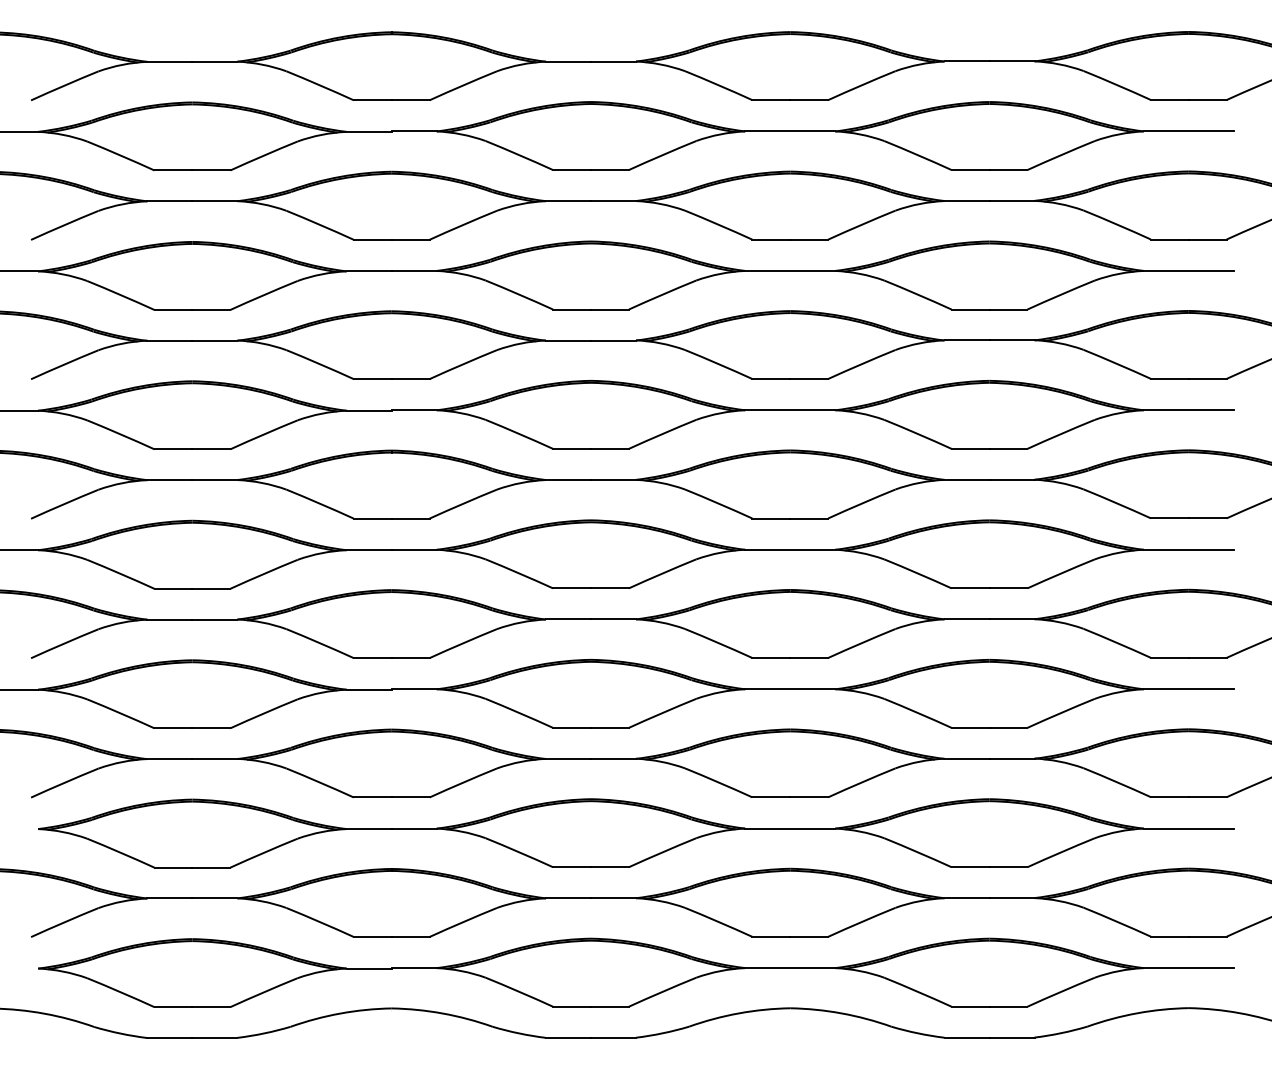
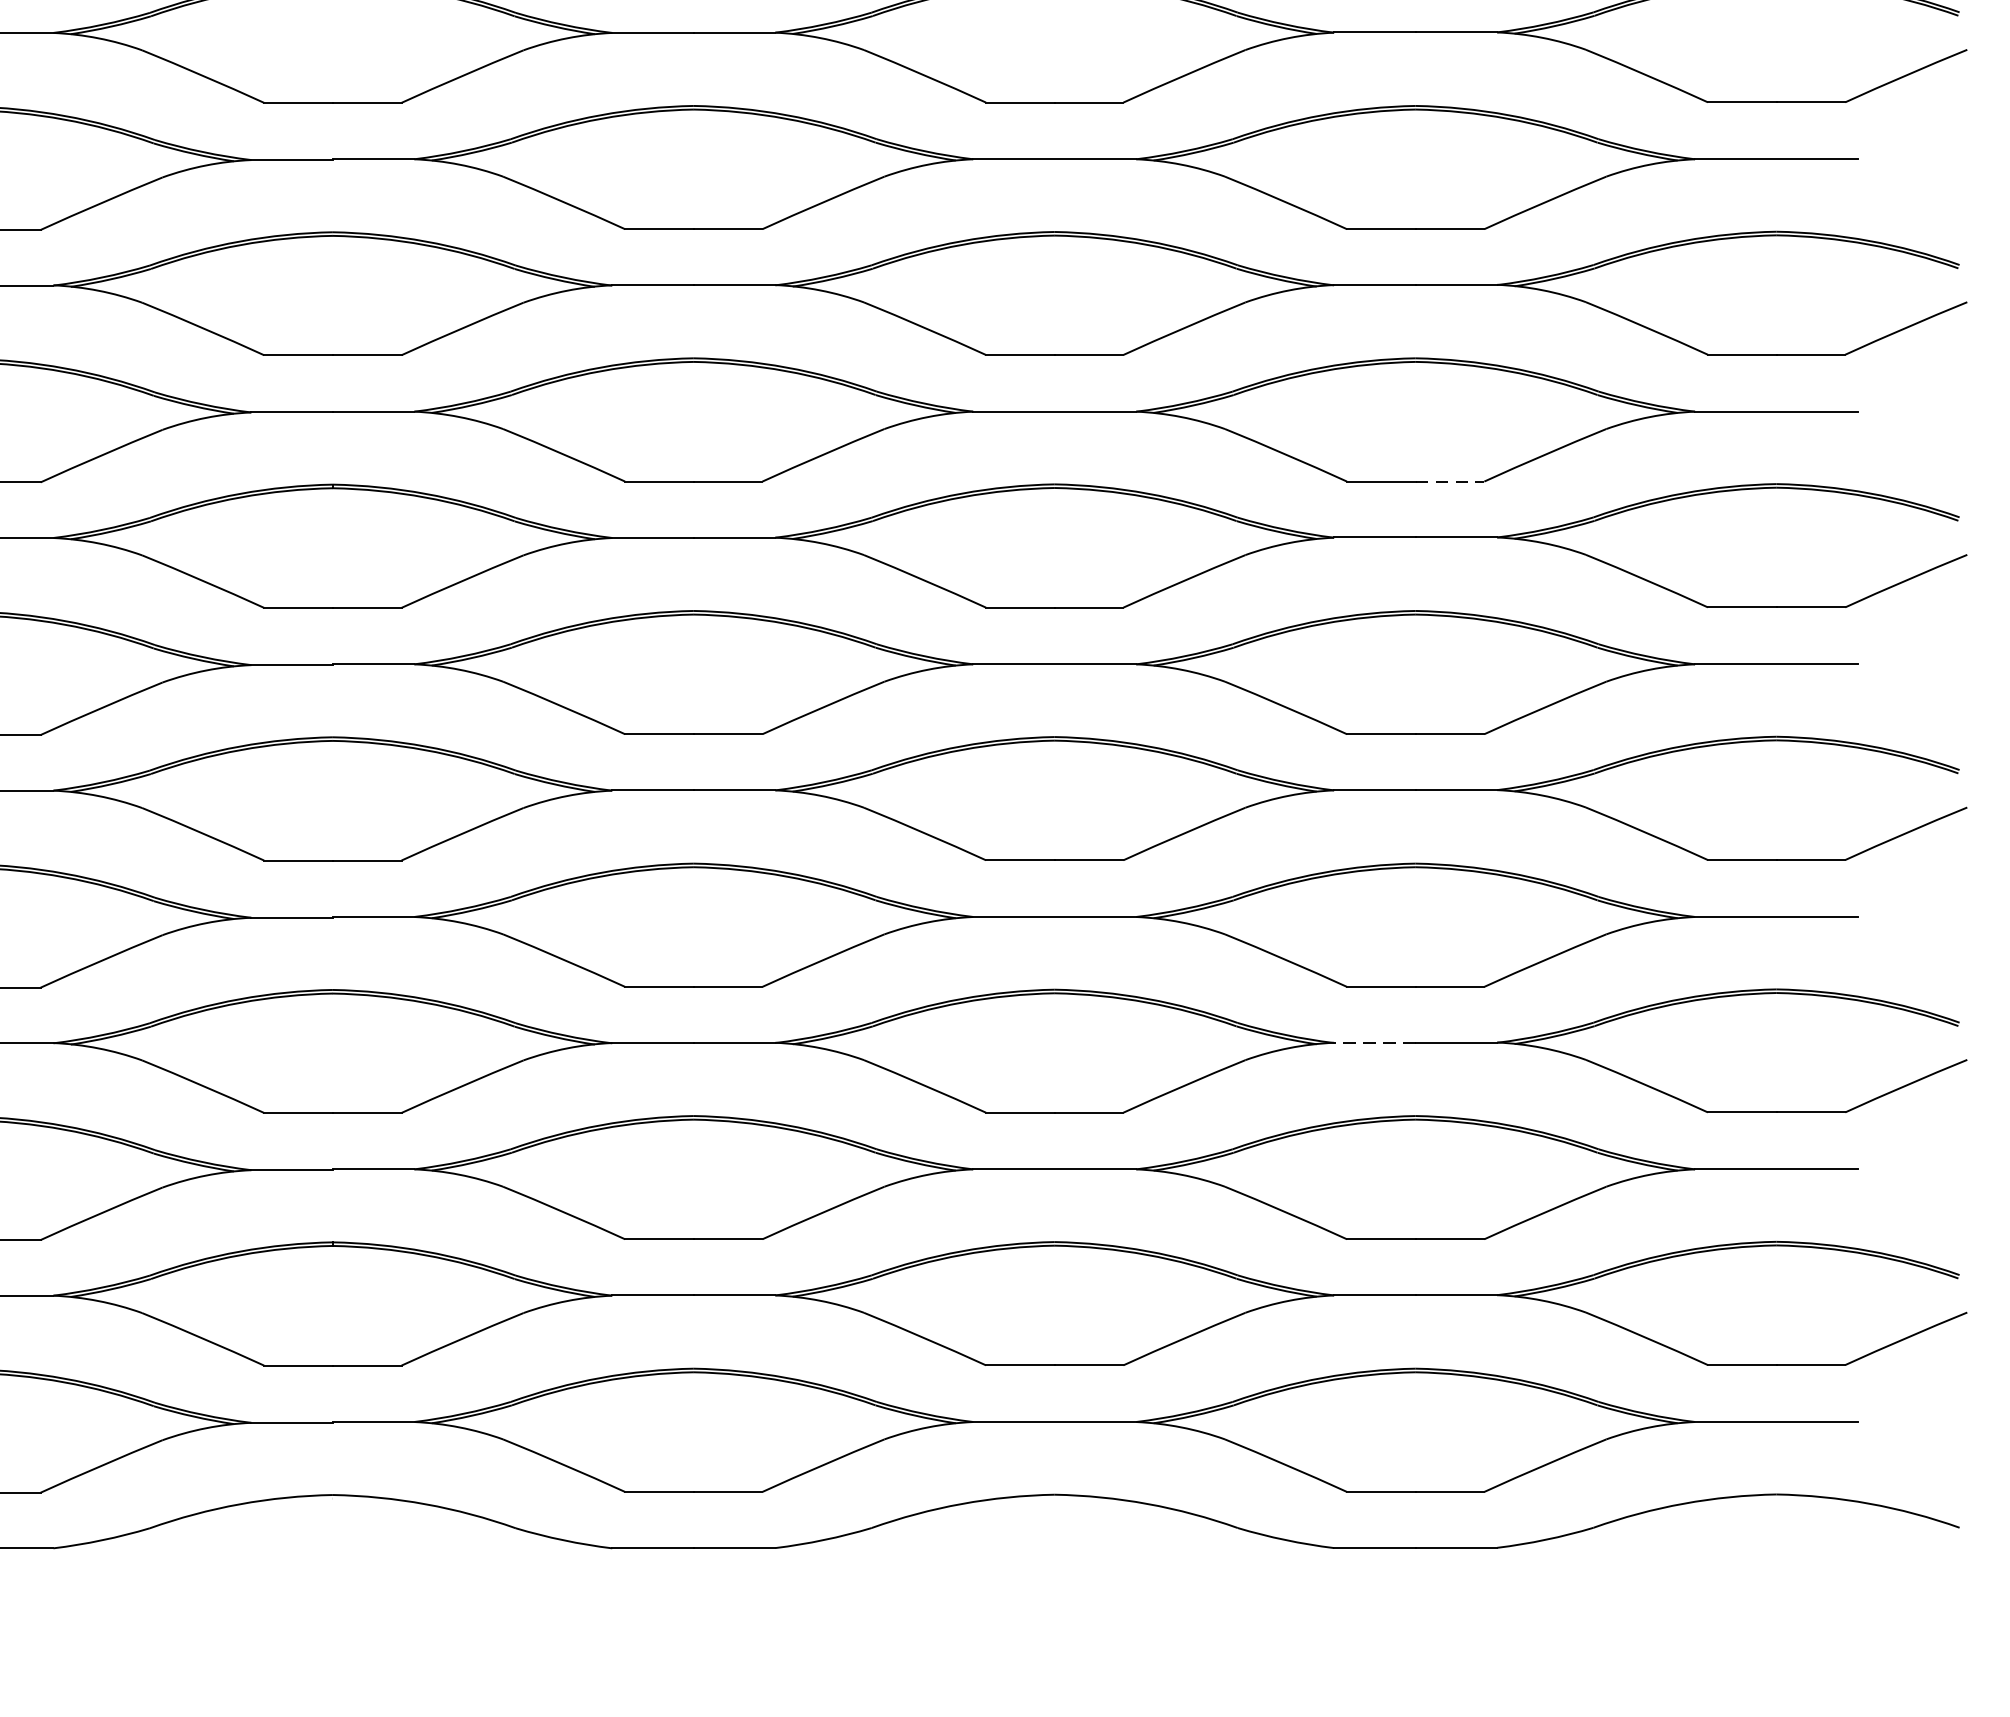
line: (1008, 448) -> (1449, 480), solid -> dashed
line: (966, 758) -> (1373, 1042), solid -> dashed

